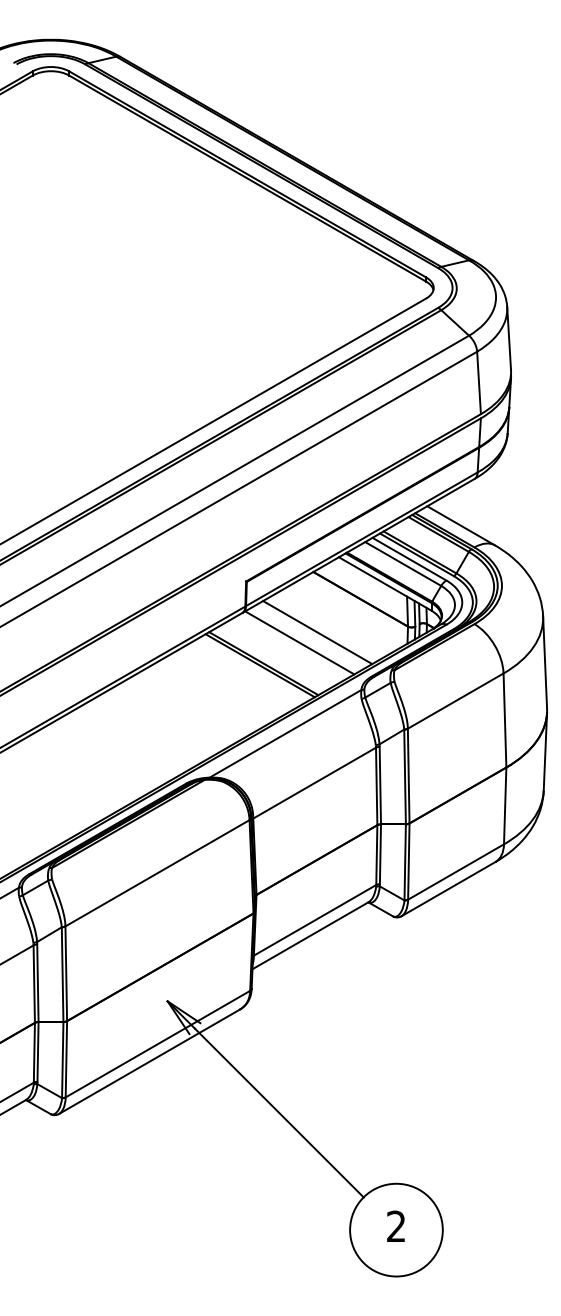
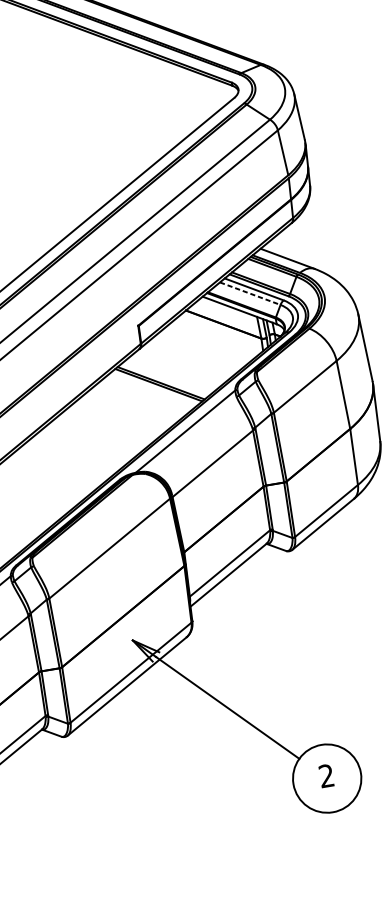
line: (403, 564) -> (250, 294), solid -> dashed
line: (317, 632) -> (196, 354), removed
line: (299, 642) -> (184, 363), removed

